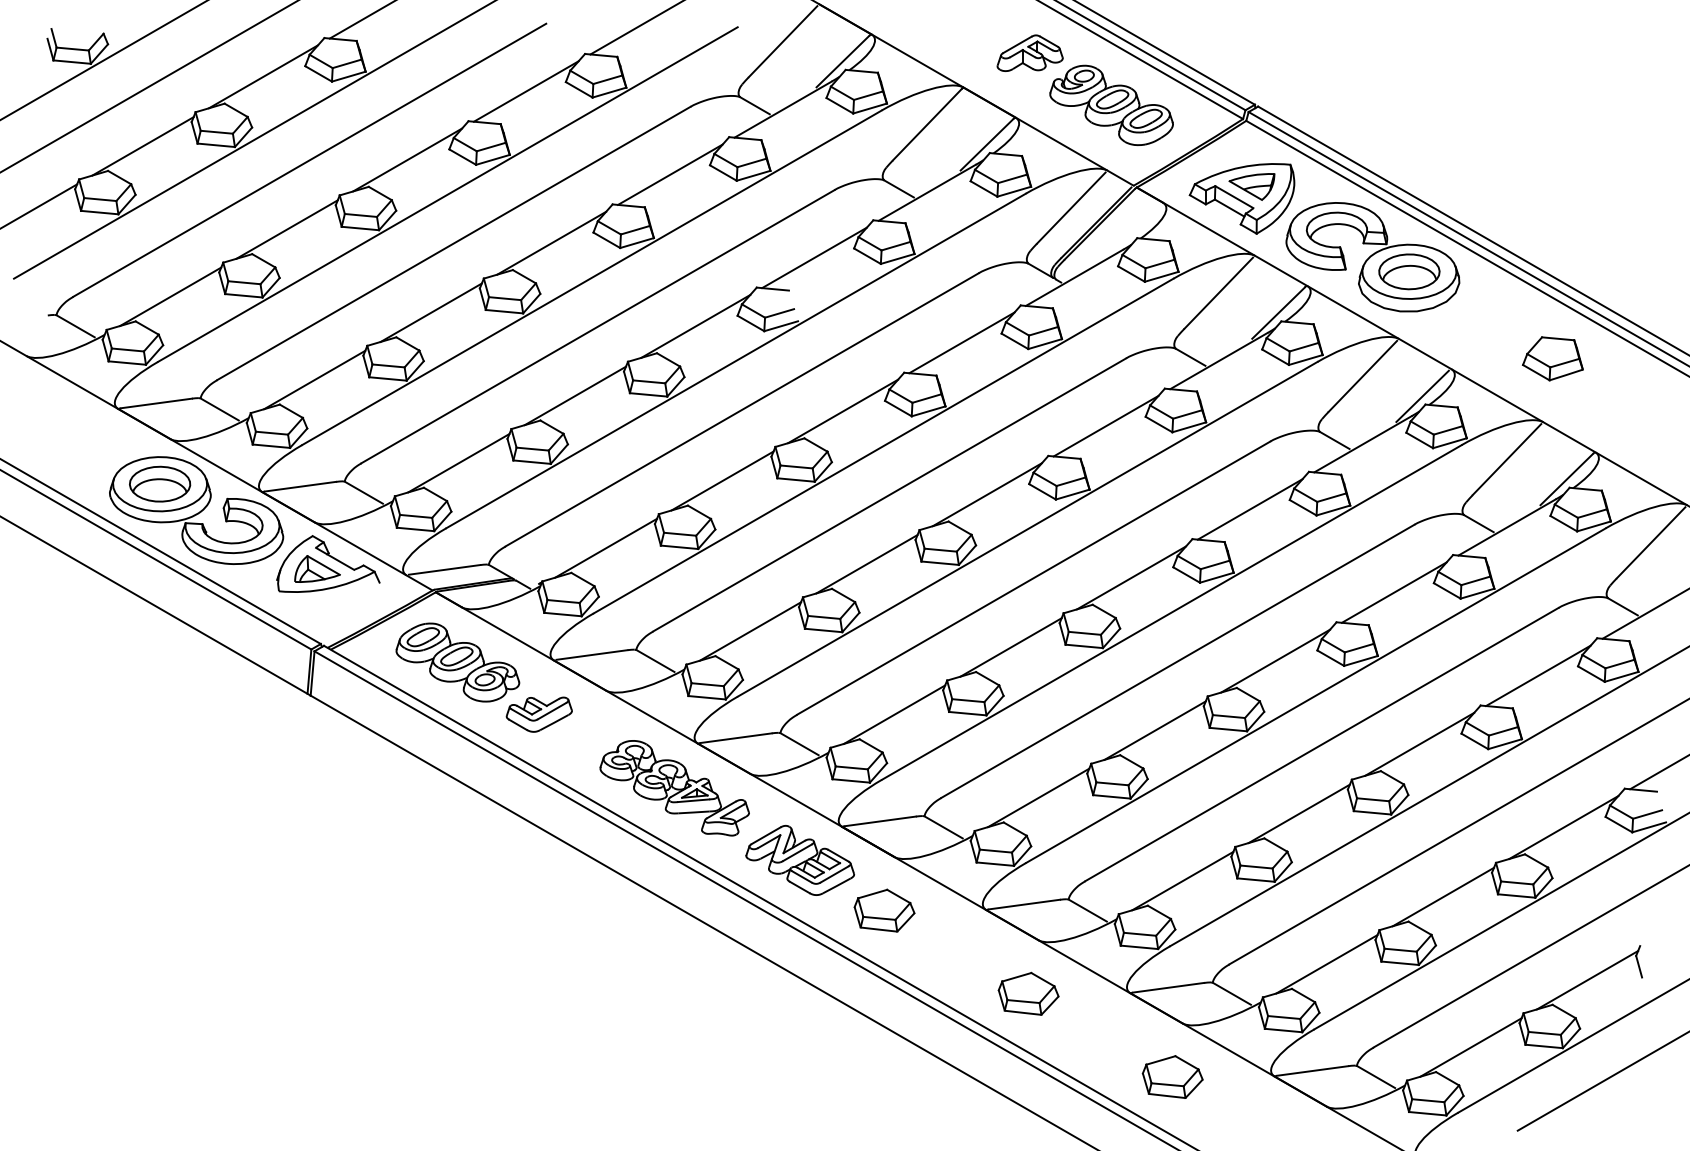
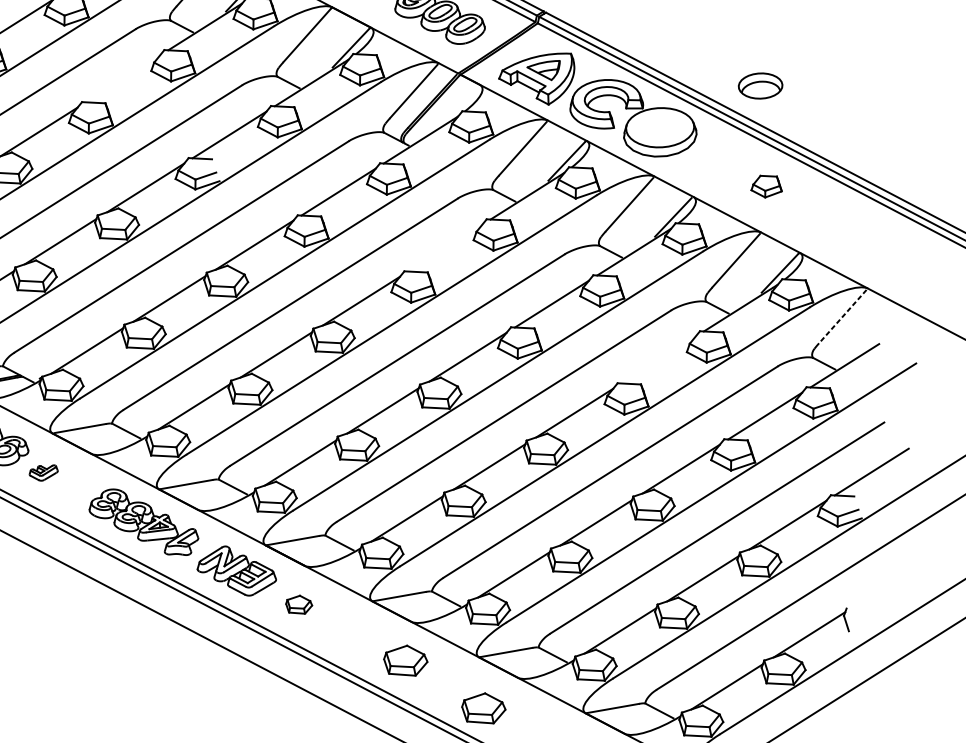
line: (670, 174) -> (123, 78), removed
part: (1409, 271) -> (760, 85), moved
part: (1552, 358) -> (766, 186), size x0.7
line: (1105, 426) -> (444, 248), removed
line: (1650, 543) -> (842, 317), solid -> dashed
line: (1393, 592) -> (657, 360), removed
part: (538, 714) -> (43, 473), size x0.6
part: (884, 910) -> (299, 604), size x0.6
part: (1172, 1076) -> (483, 708), moved

